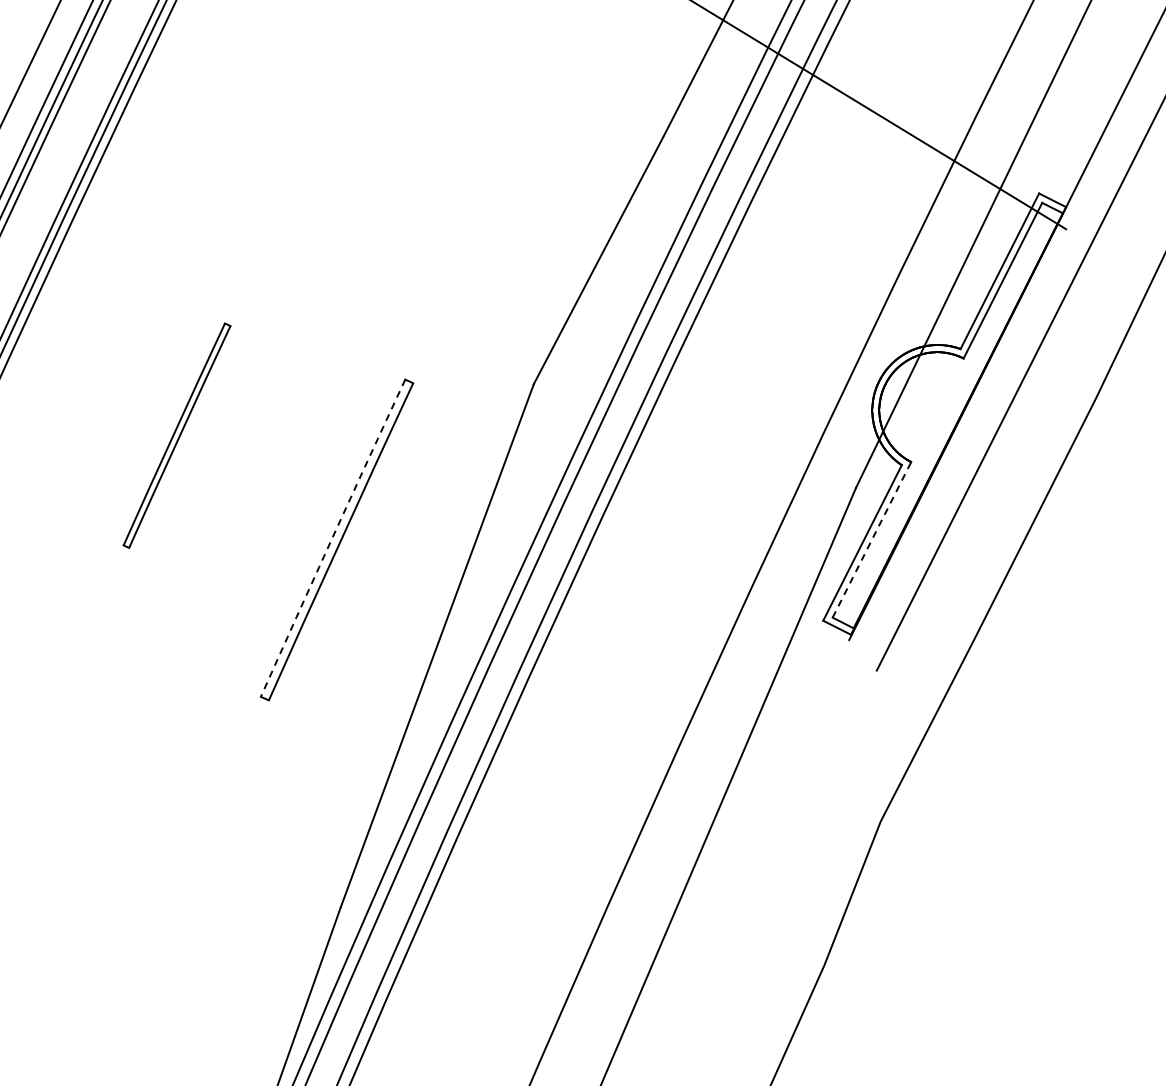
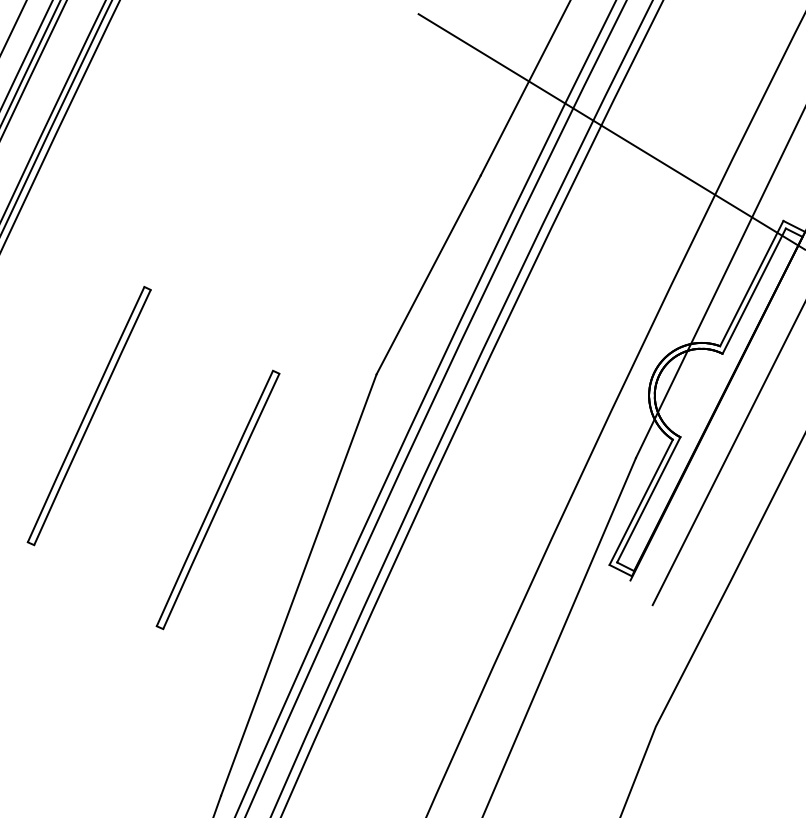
part: (176, 435) -> (88, 415), size x1.43
arc: (332, 537) -> (214, 497), dashed -> solid
line: (872, 539) -> (649, 499), dashed -> solid

